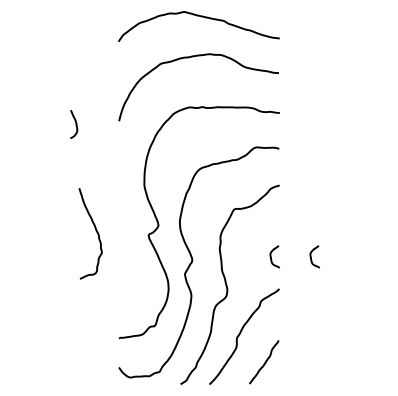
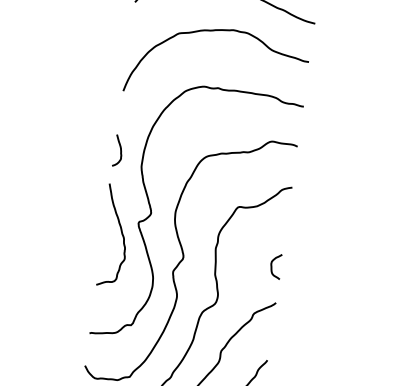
curve: (75, 124) -> (119, 151), moved
curve: (95, 231) -> (120, 234), moved
curve: (311, 256) -> (316, 271), removed

